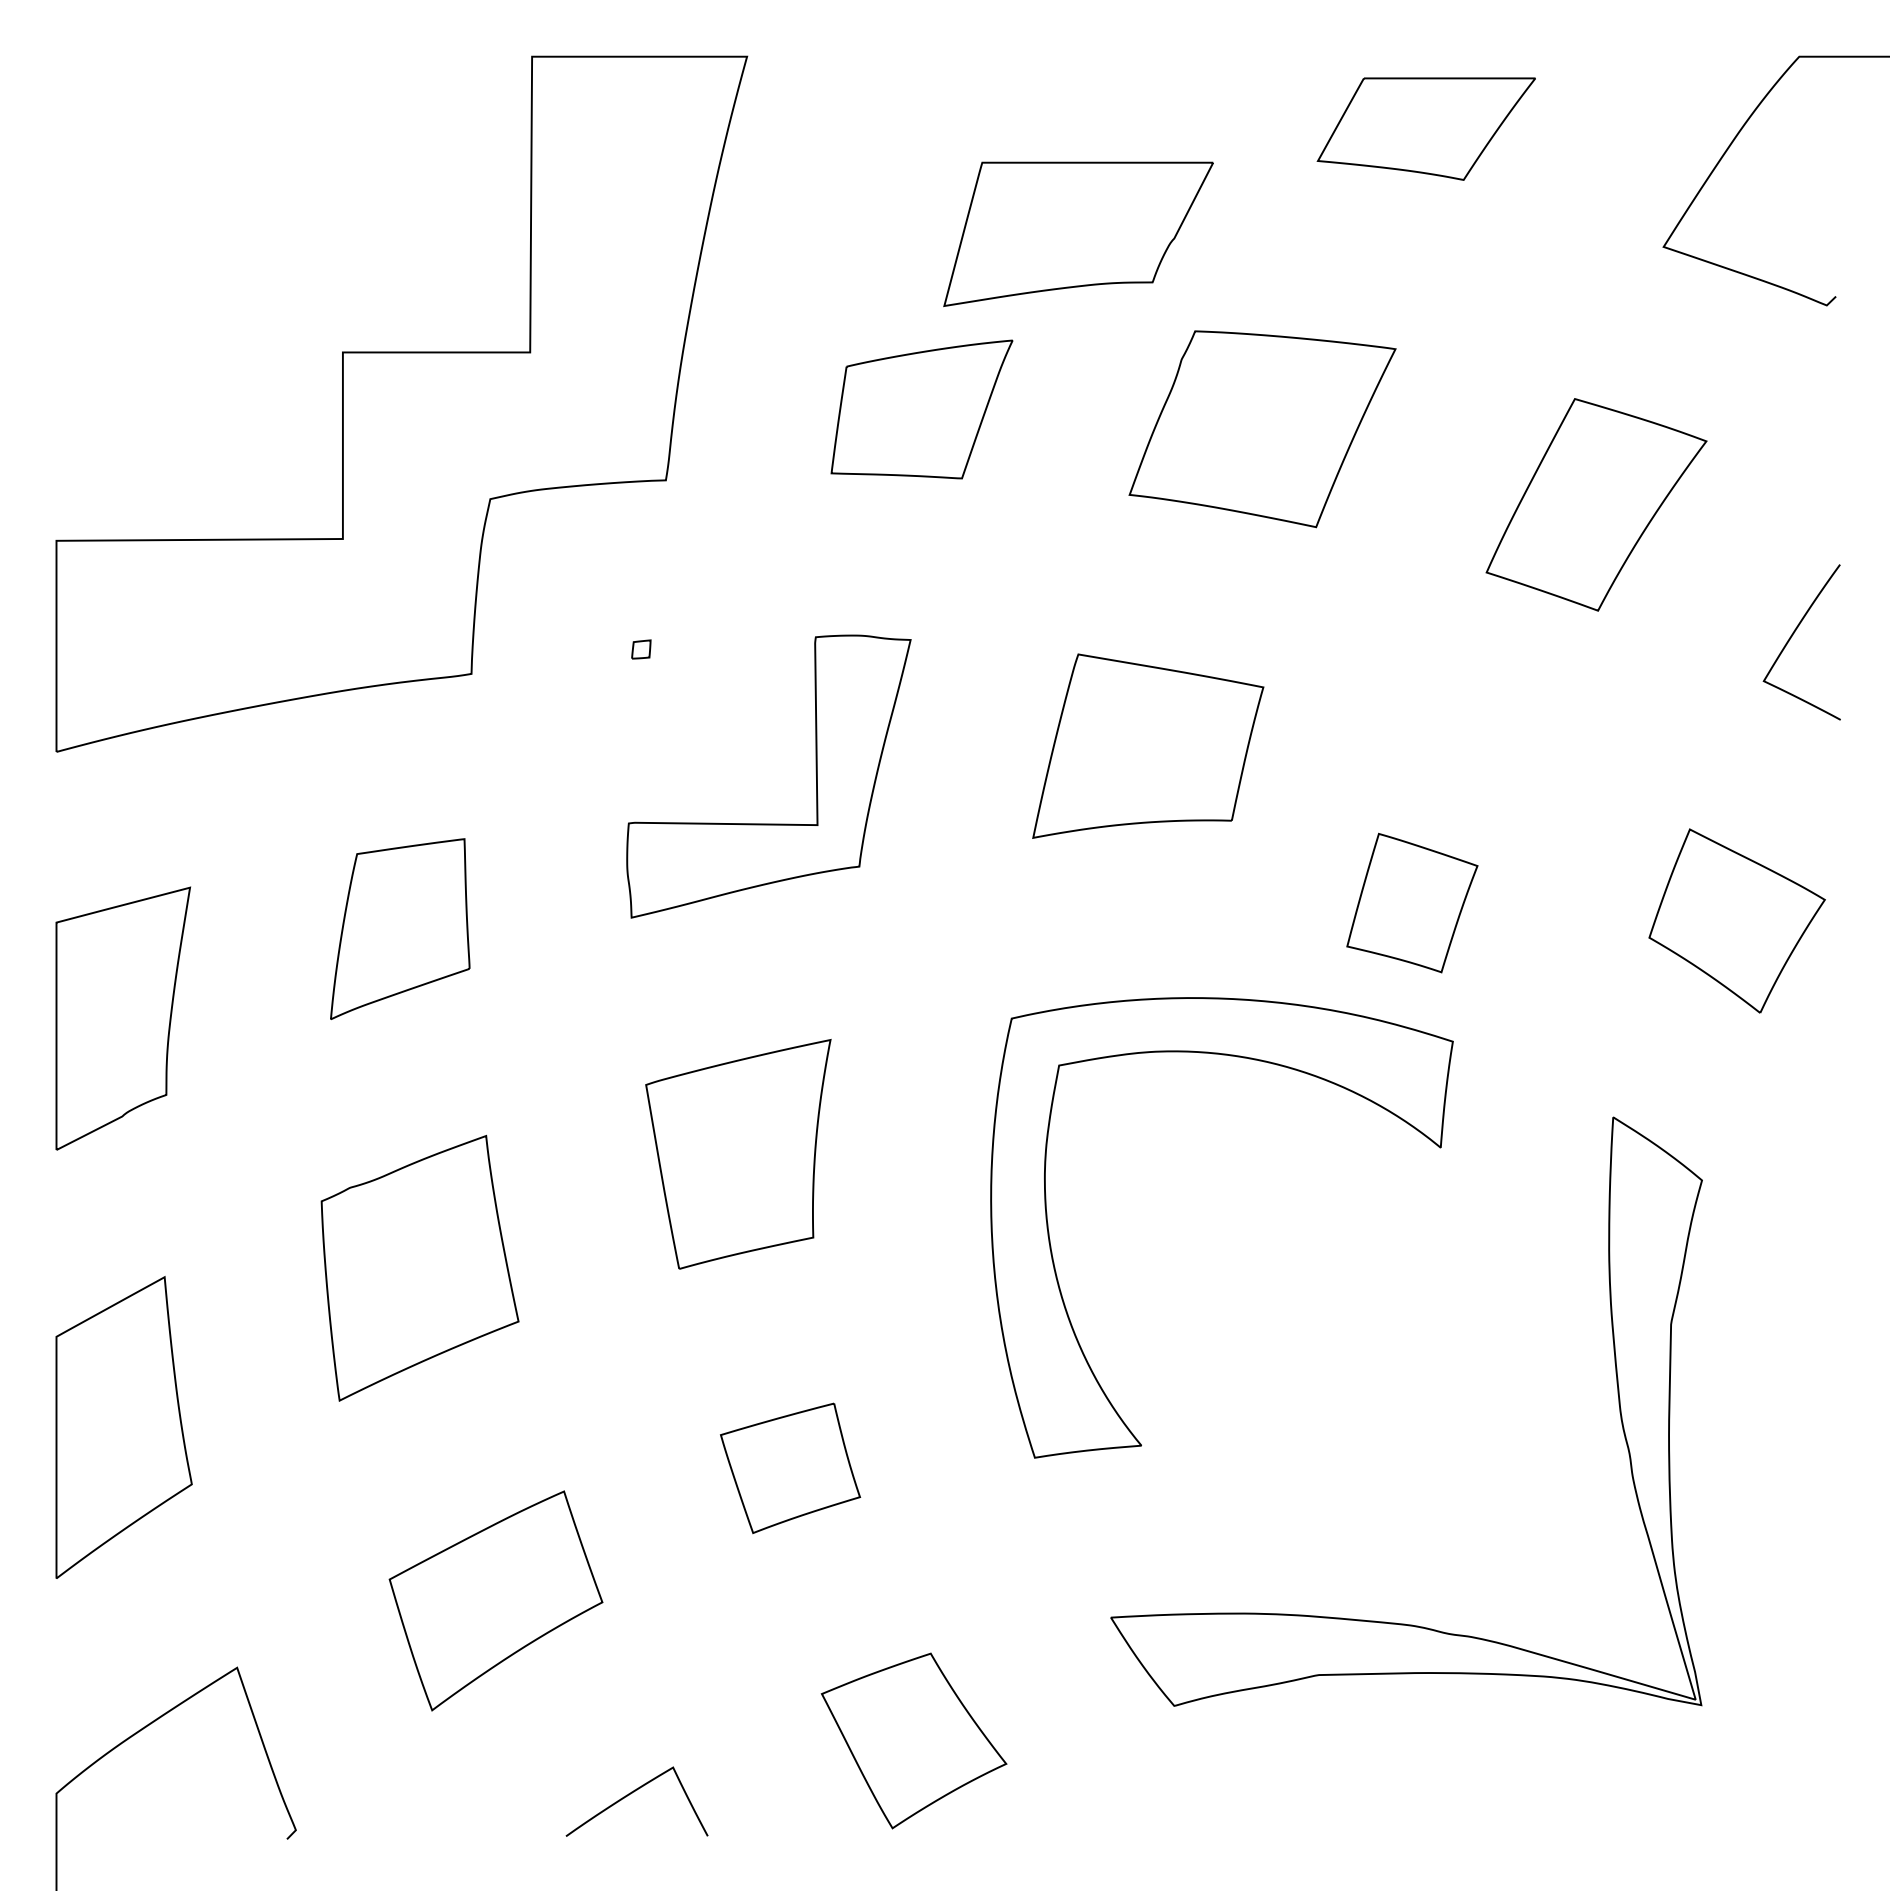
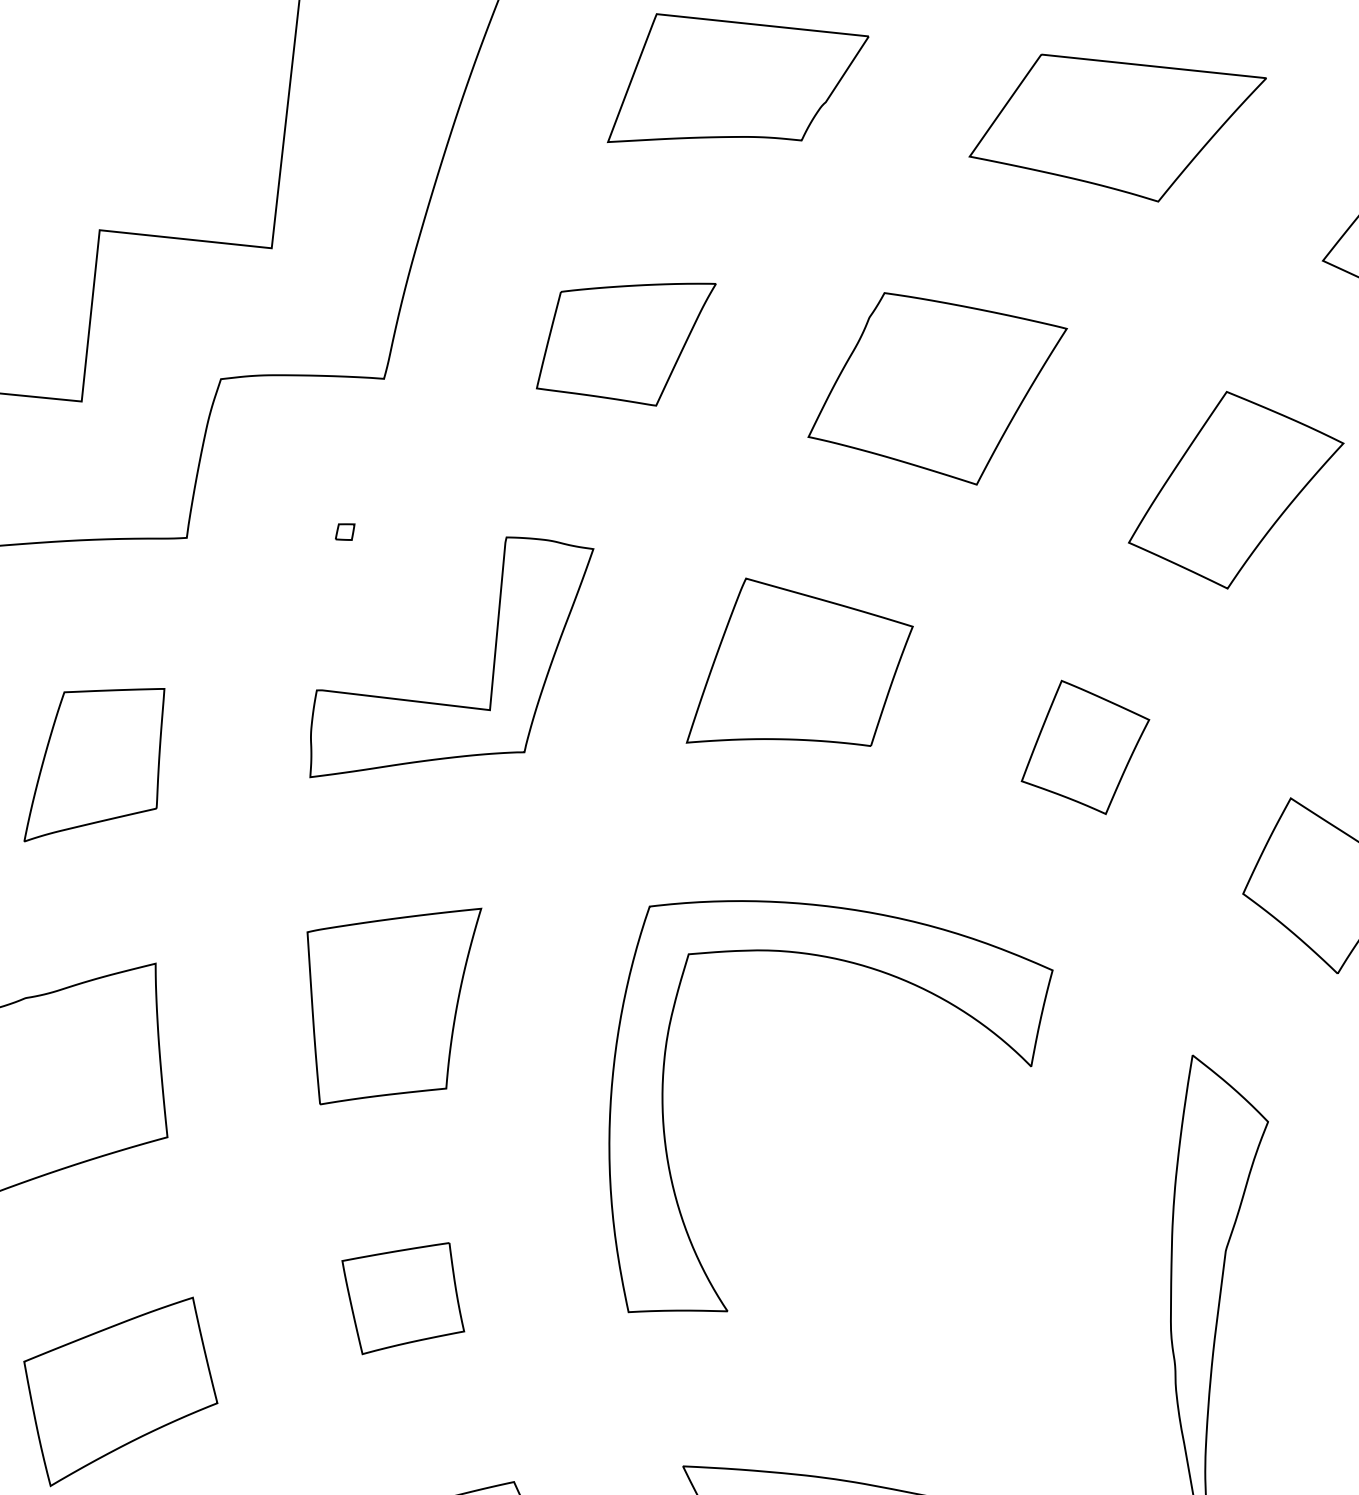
part: (1426, 128) -> (1116, 129), size x1.43
part: (1078, 234) -> (738, 89), moved
part: (1412, 902) -> (1085, 747), moved

